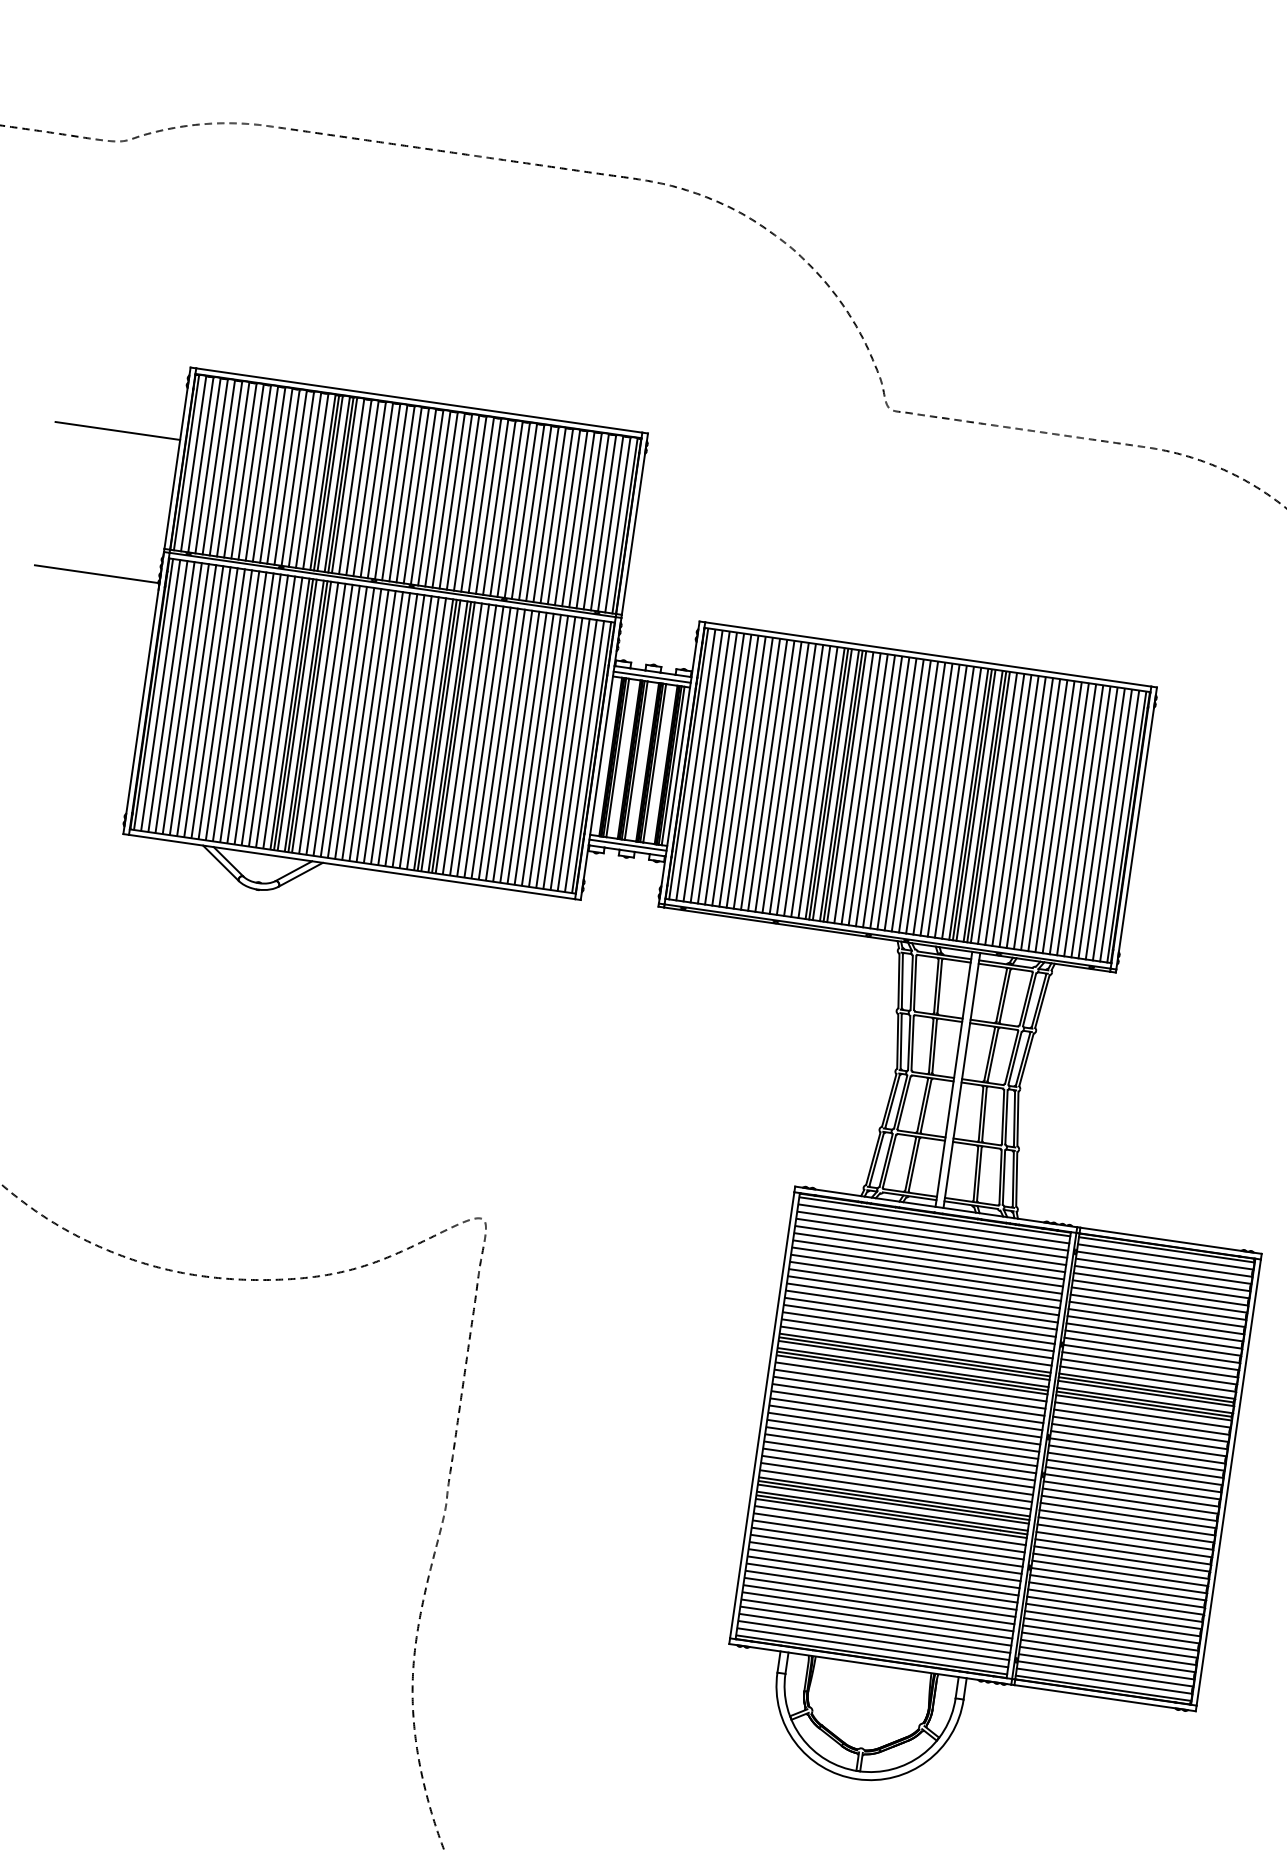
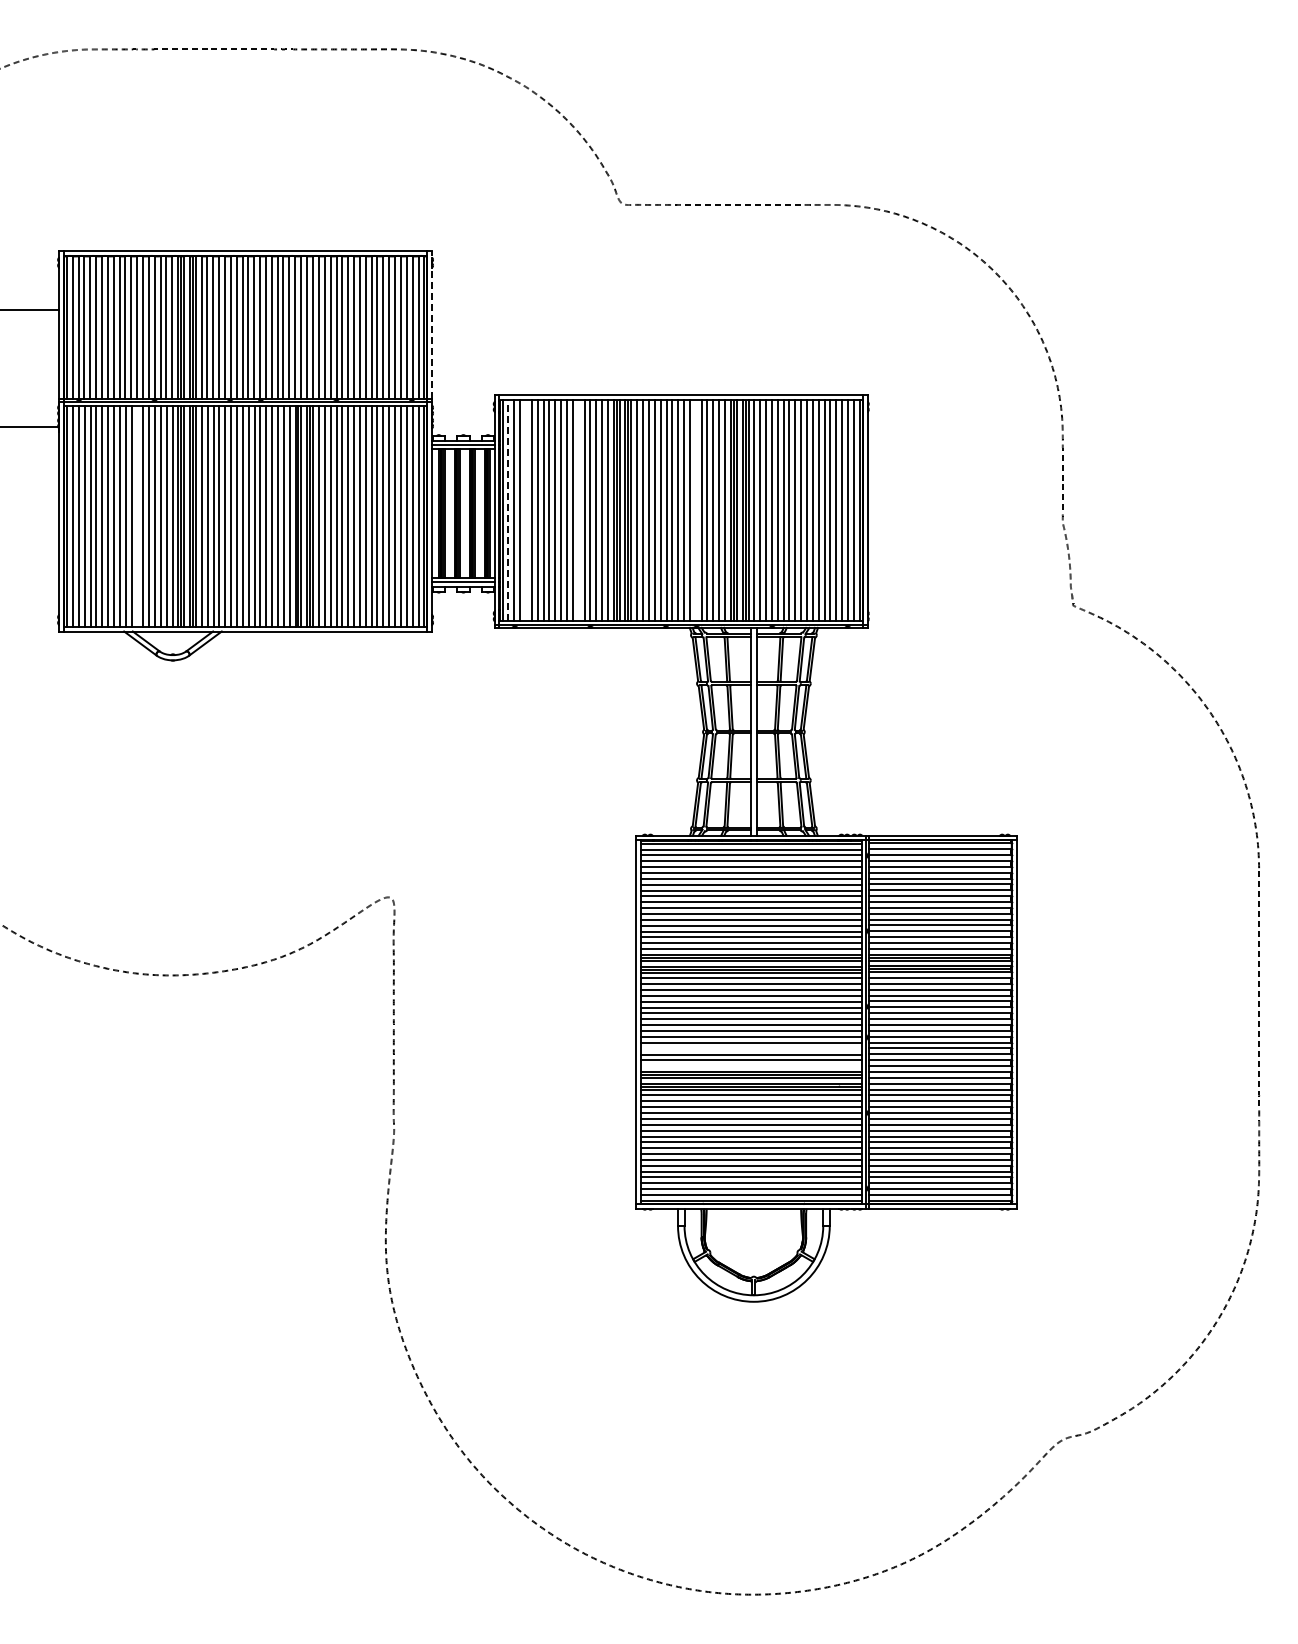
line: (635, 524) -> (432, 325), solid -> dashed
line: (239, 706) -> (137, 516), removed
line: (695, 765) -> (508, 510), solid -> dashed
line: (716, 768) -> (525, 510), removed
line: (781, 777) -> (578, 510), removed
line: (925, 798) -> (695, 510), removed
line: (898, 1468) -> (751, 1048), removed
line: (895, 1490) -> (751, 1066), removed

